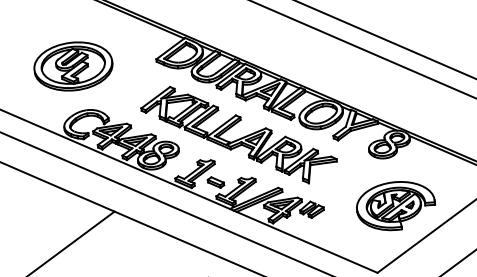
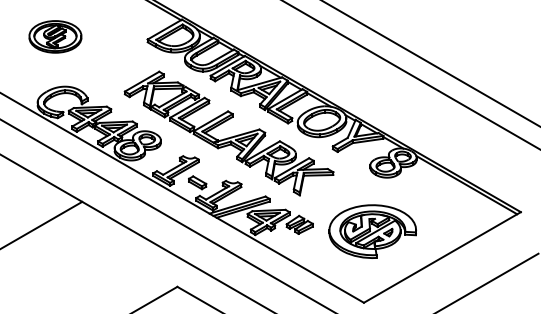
part: (73, 66) -> (55, 36), size x0.6
part: (395, 206) -> (372, 231), moved

